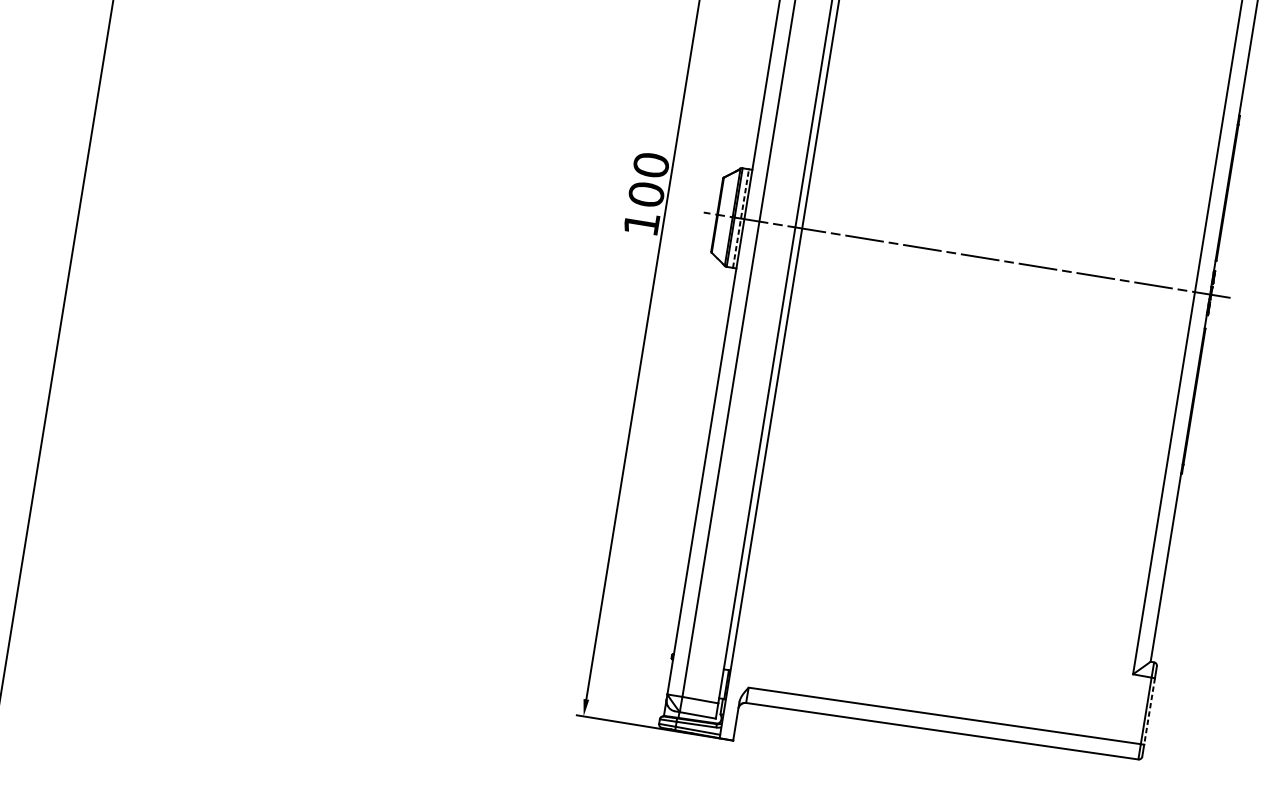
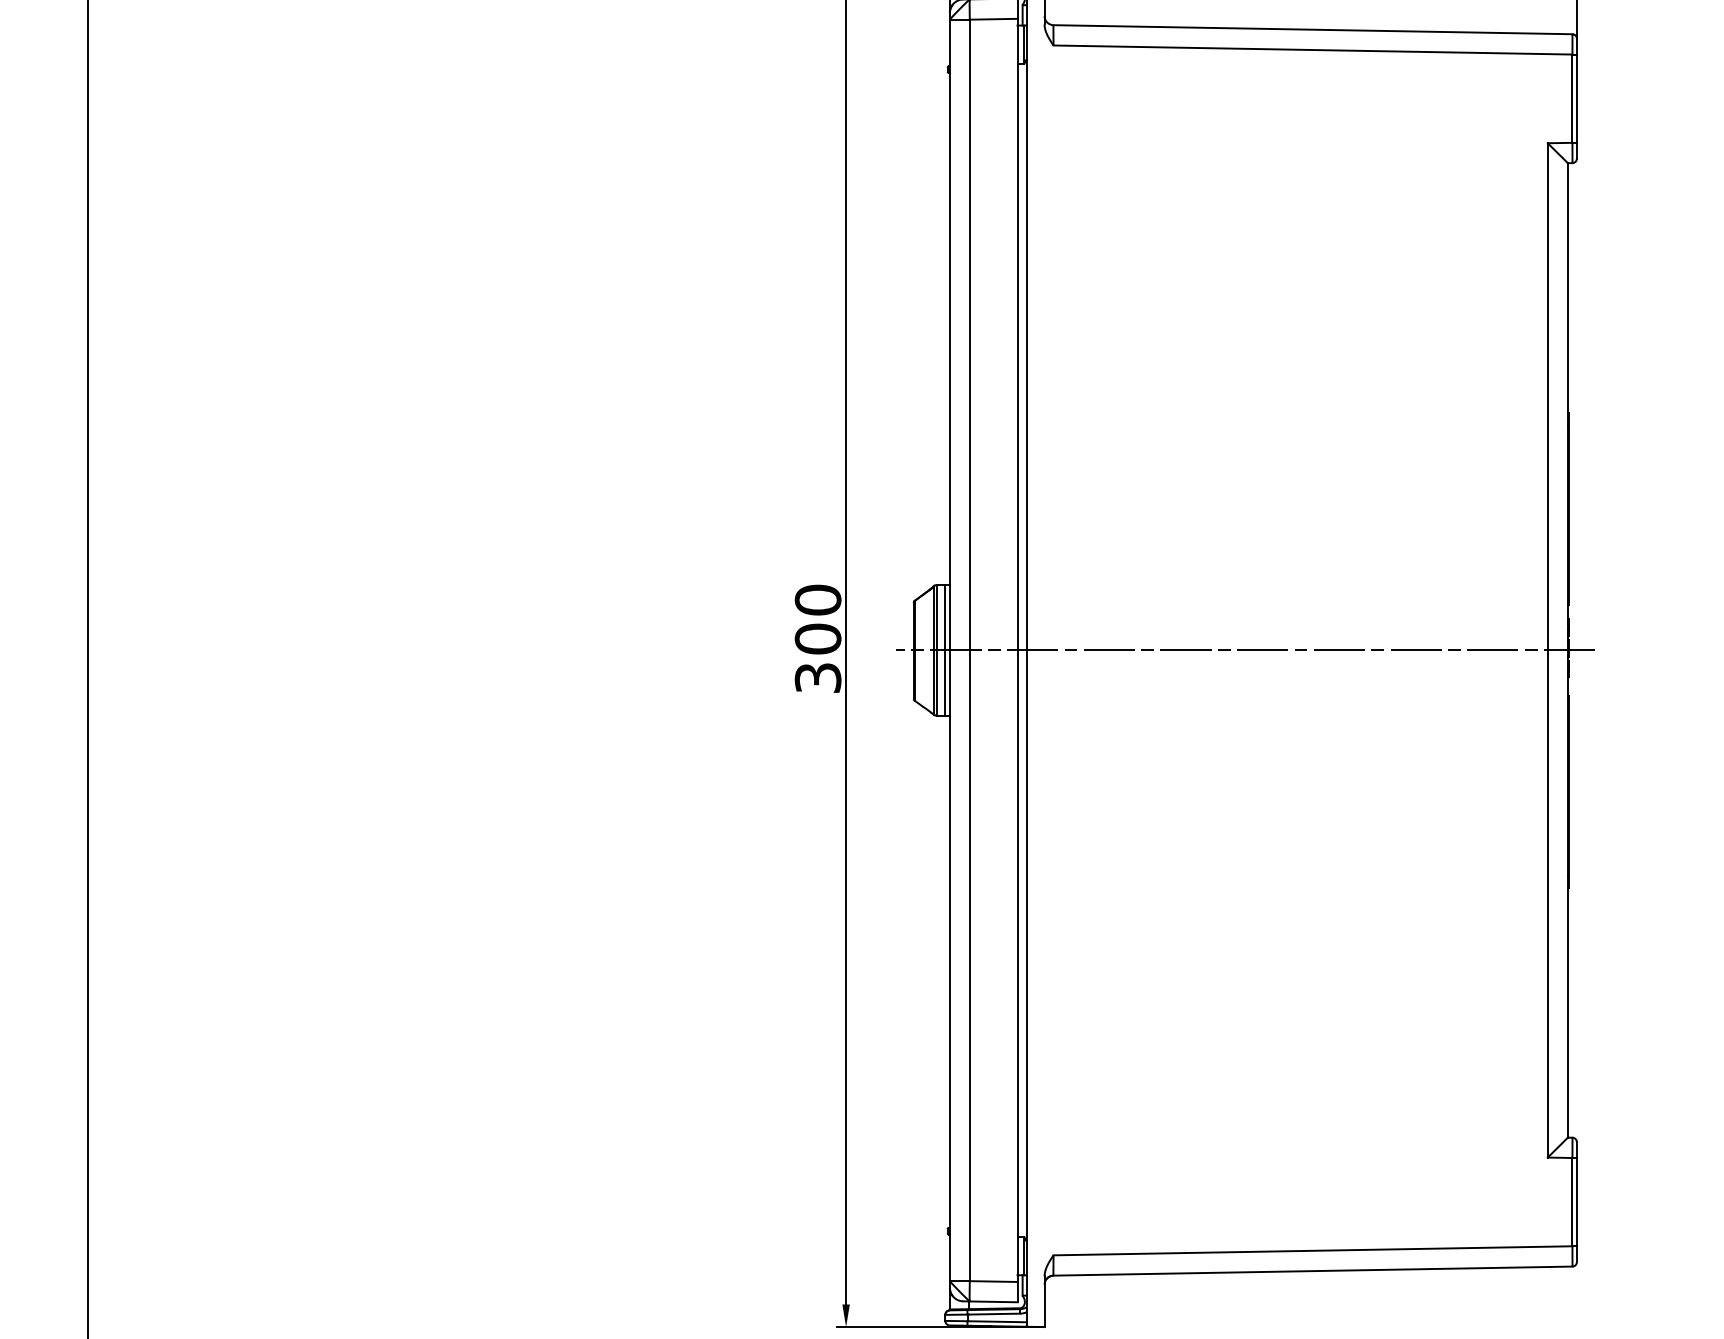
line: (741, 217) -> (945, 649), dashed -> solid
text: (641, 223) -> (817, 677), 100 -> 300
line: (1149, 711) -> (1576, 1202), dashed -> solid

